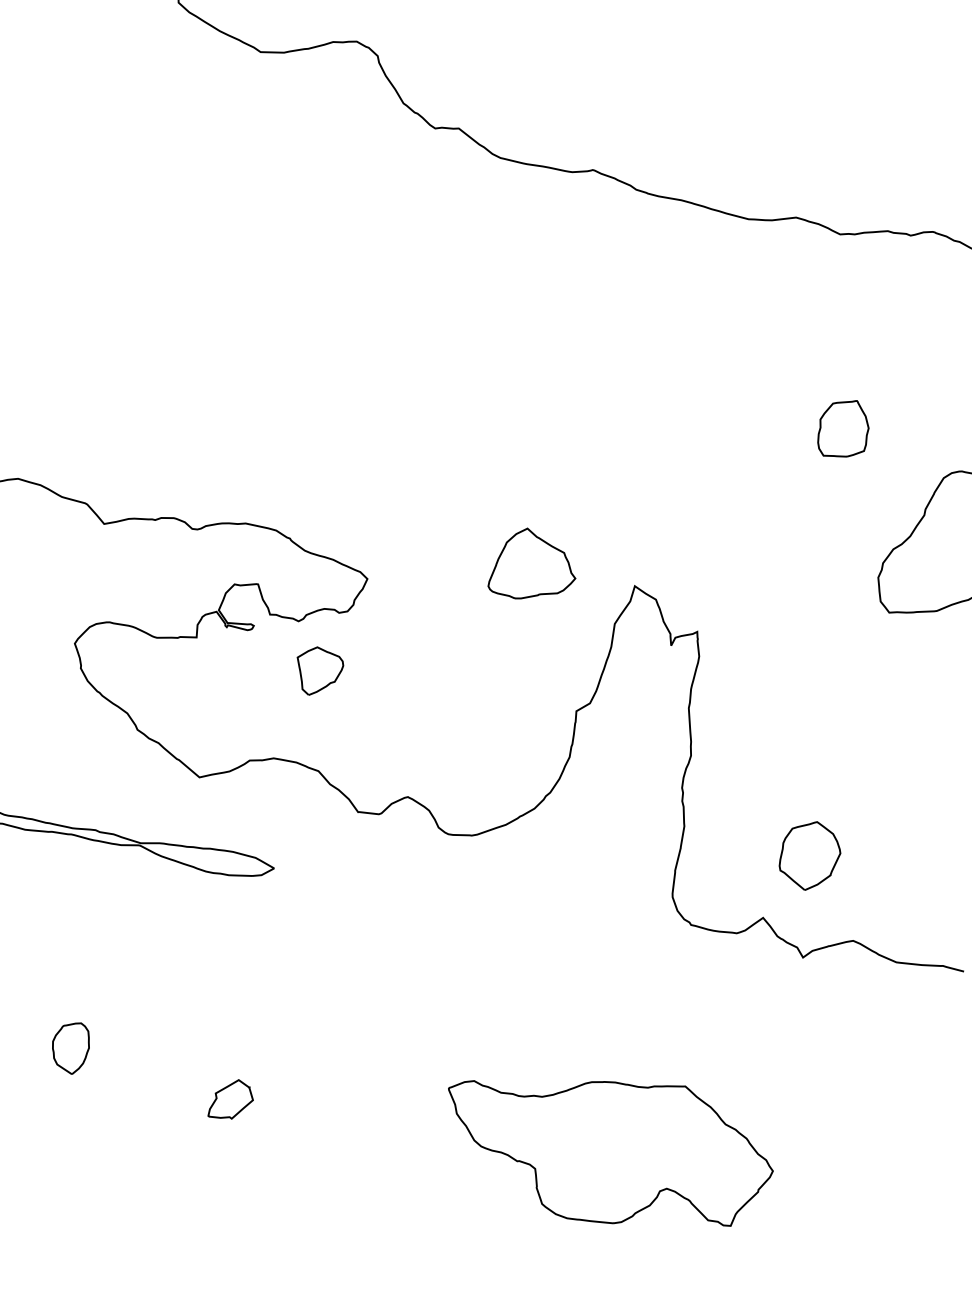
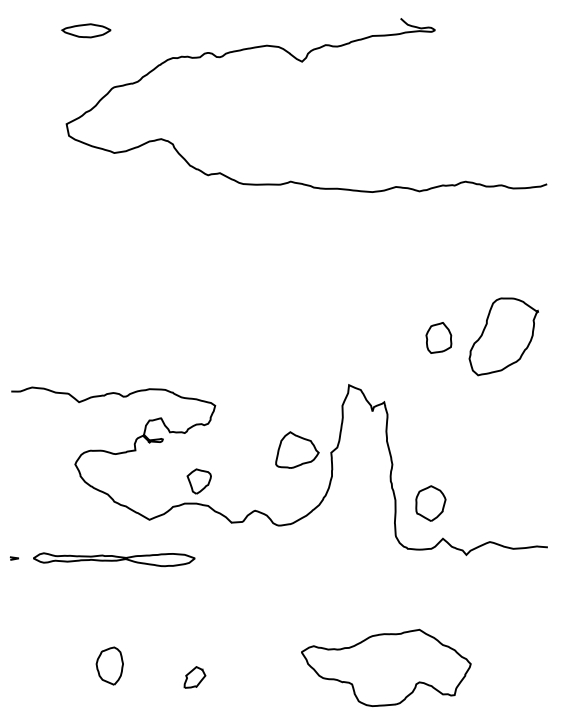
part: (843, 427) -> (438, 337), moved
part: (535, 564) -> (297, 449), moved
part: (317, 671) -> (198, 481), moved
part: (809, 855) -> (430, 503), moved
part: (70, 1046) -> (109, 665), size x1.43

